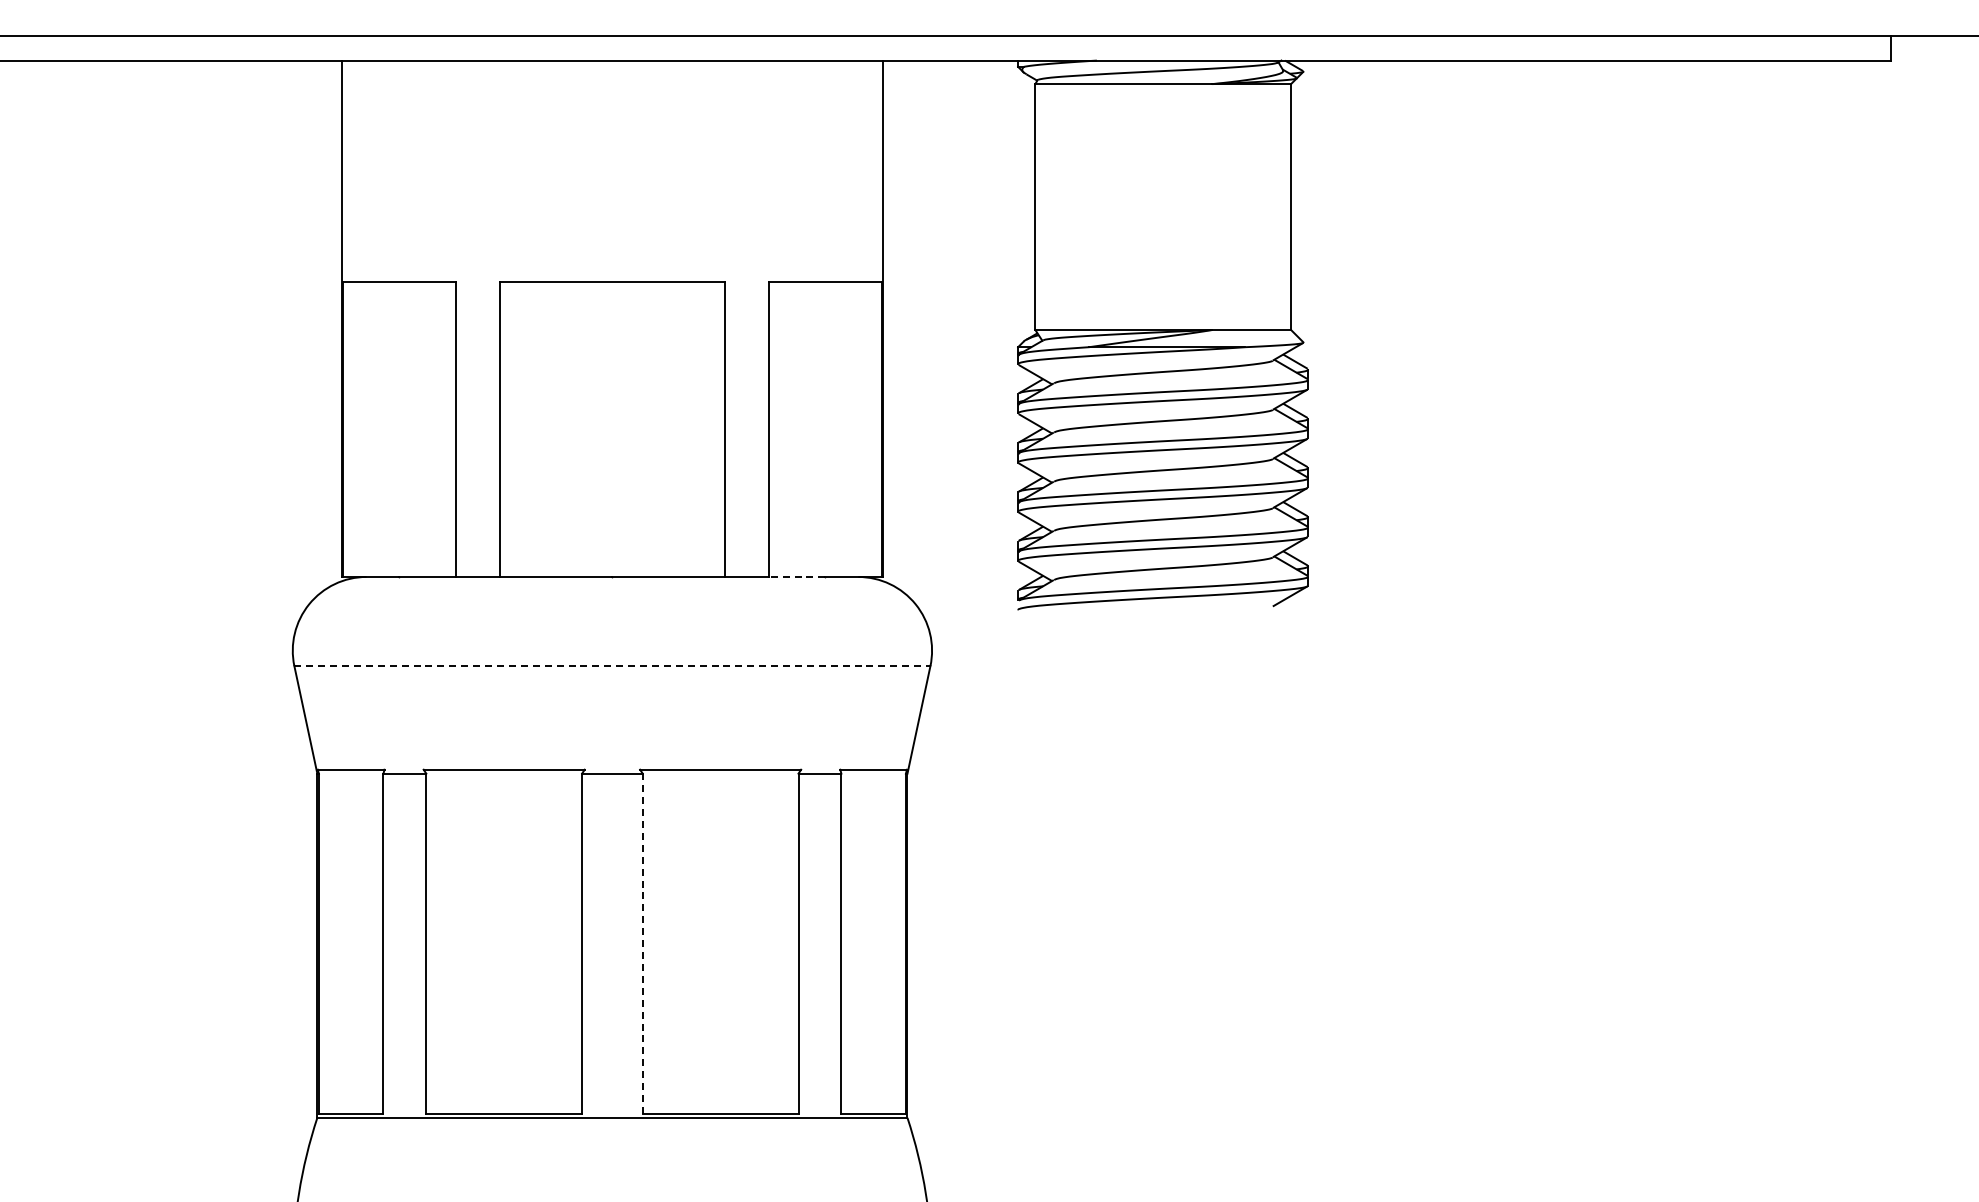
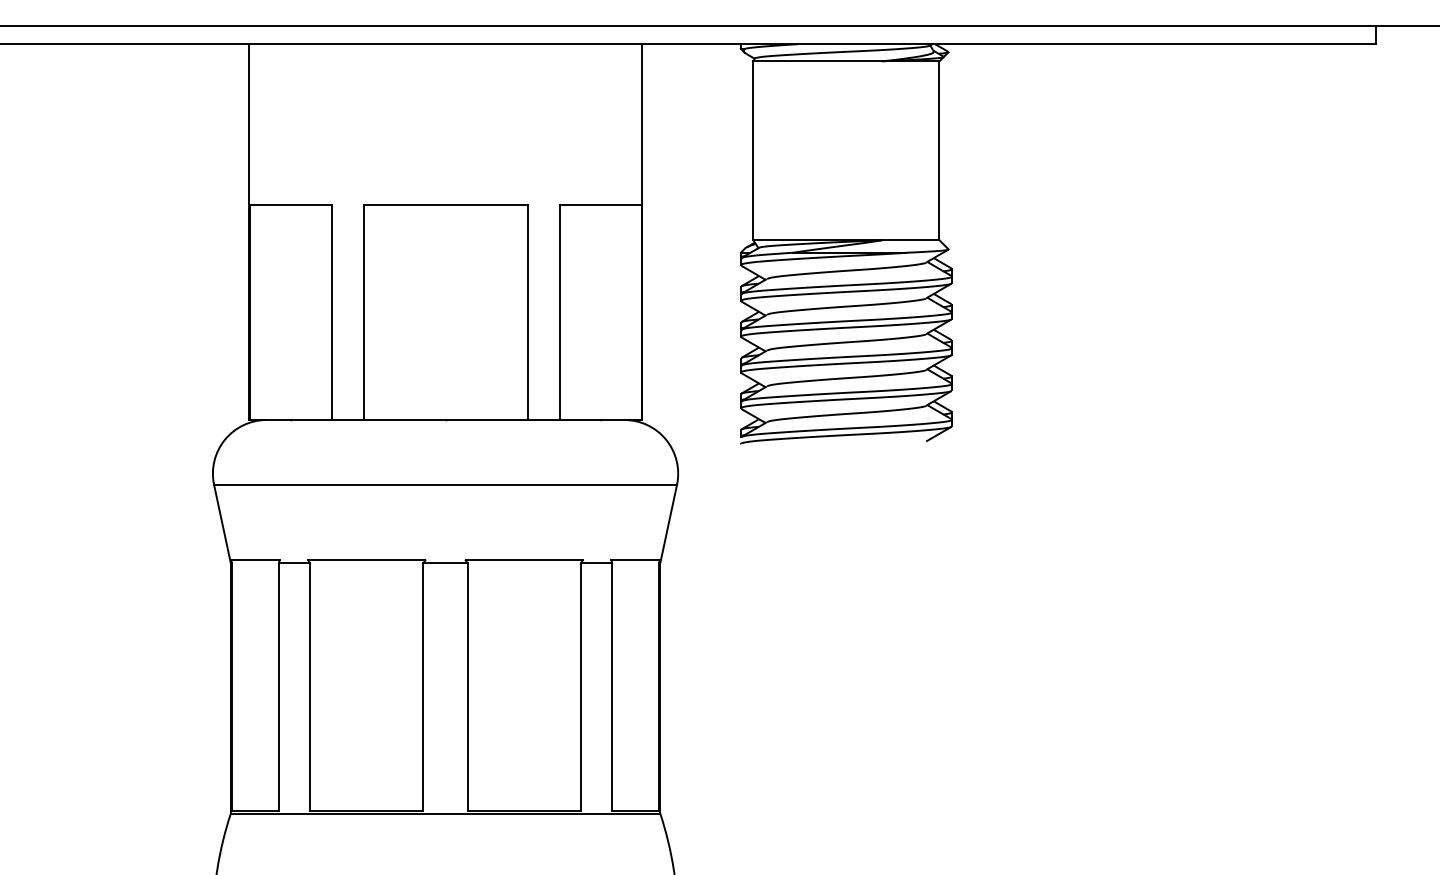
line: (796, 576) -> (579, 419), dashed -> solid
line: (612, 666) -> (445, 485), dashed -> solid
line: (642, 943) -> (467, 686), dashed -> solid

